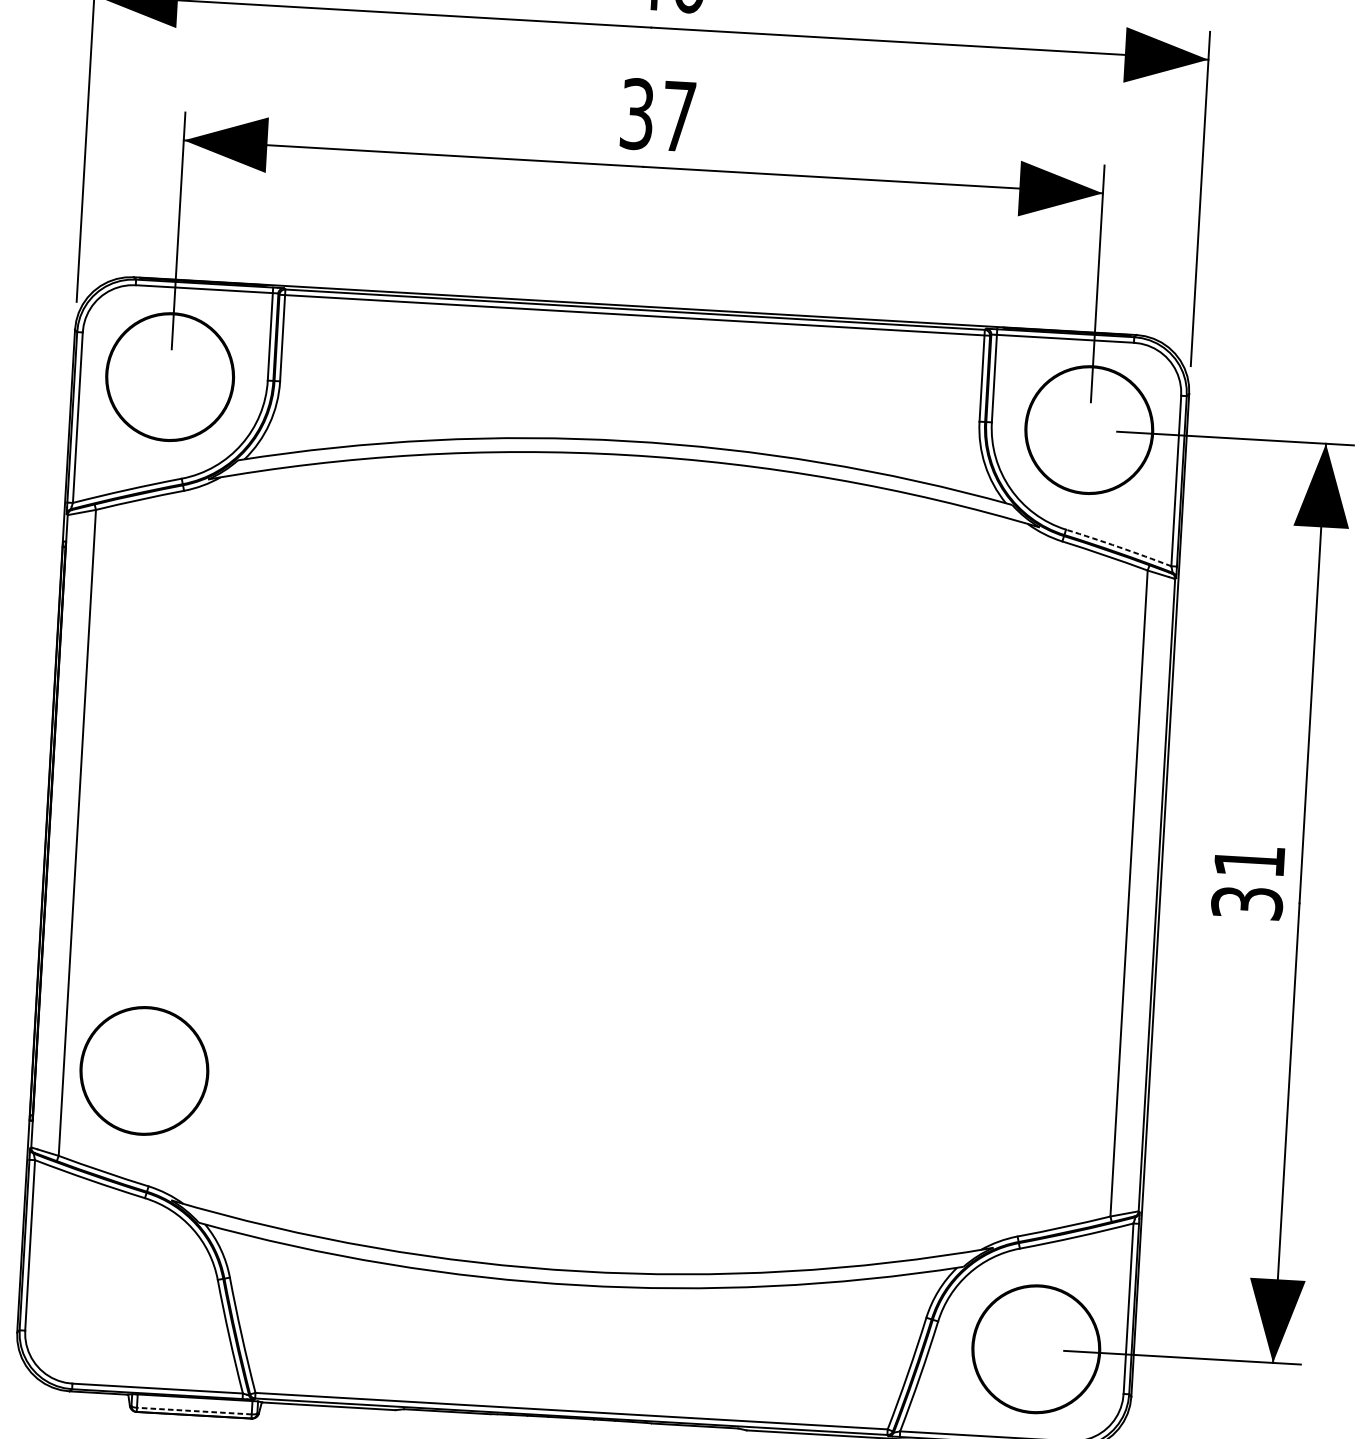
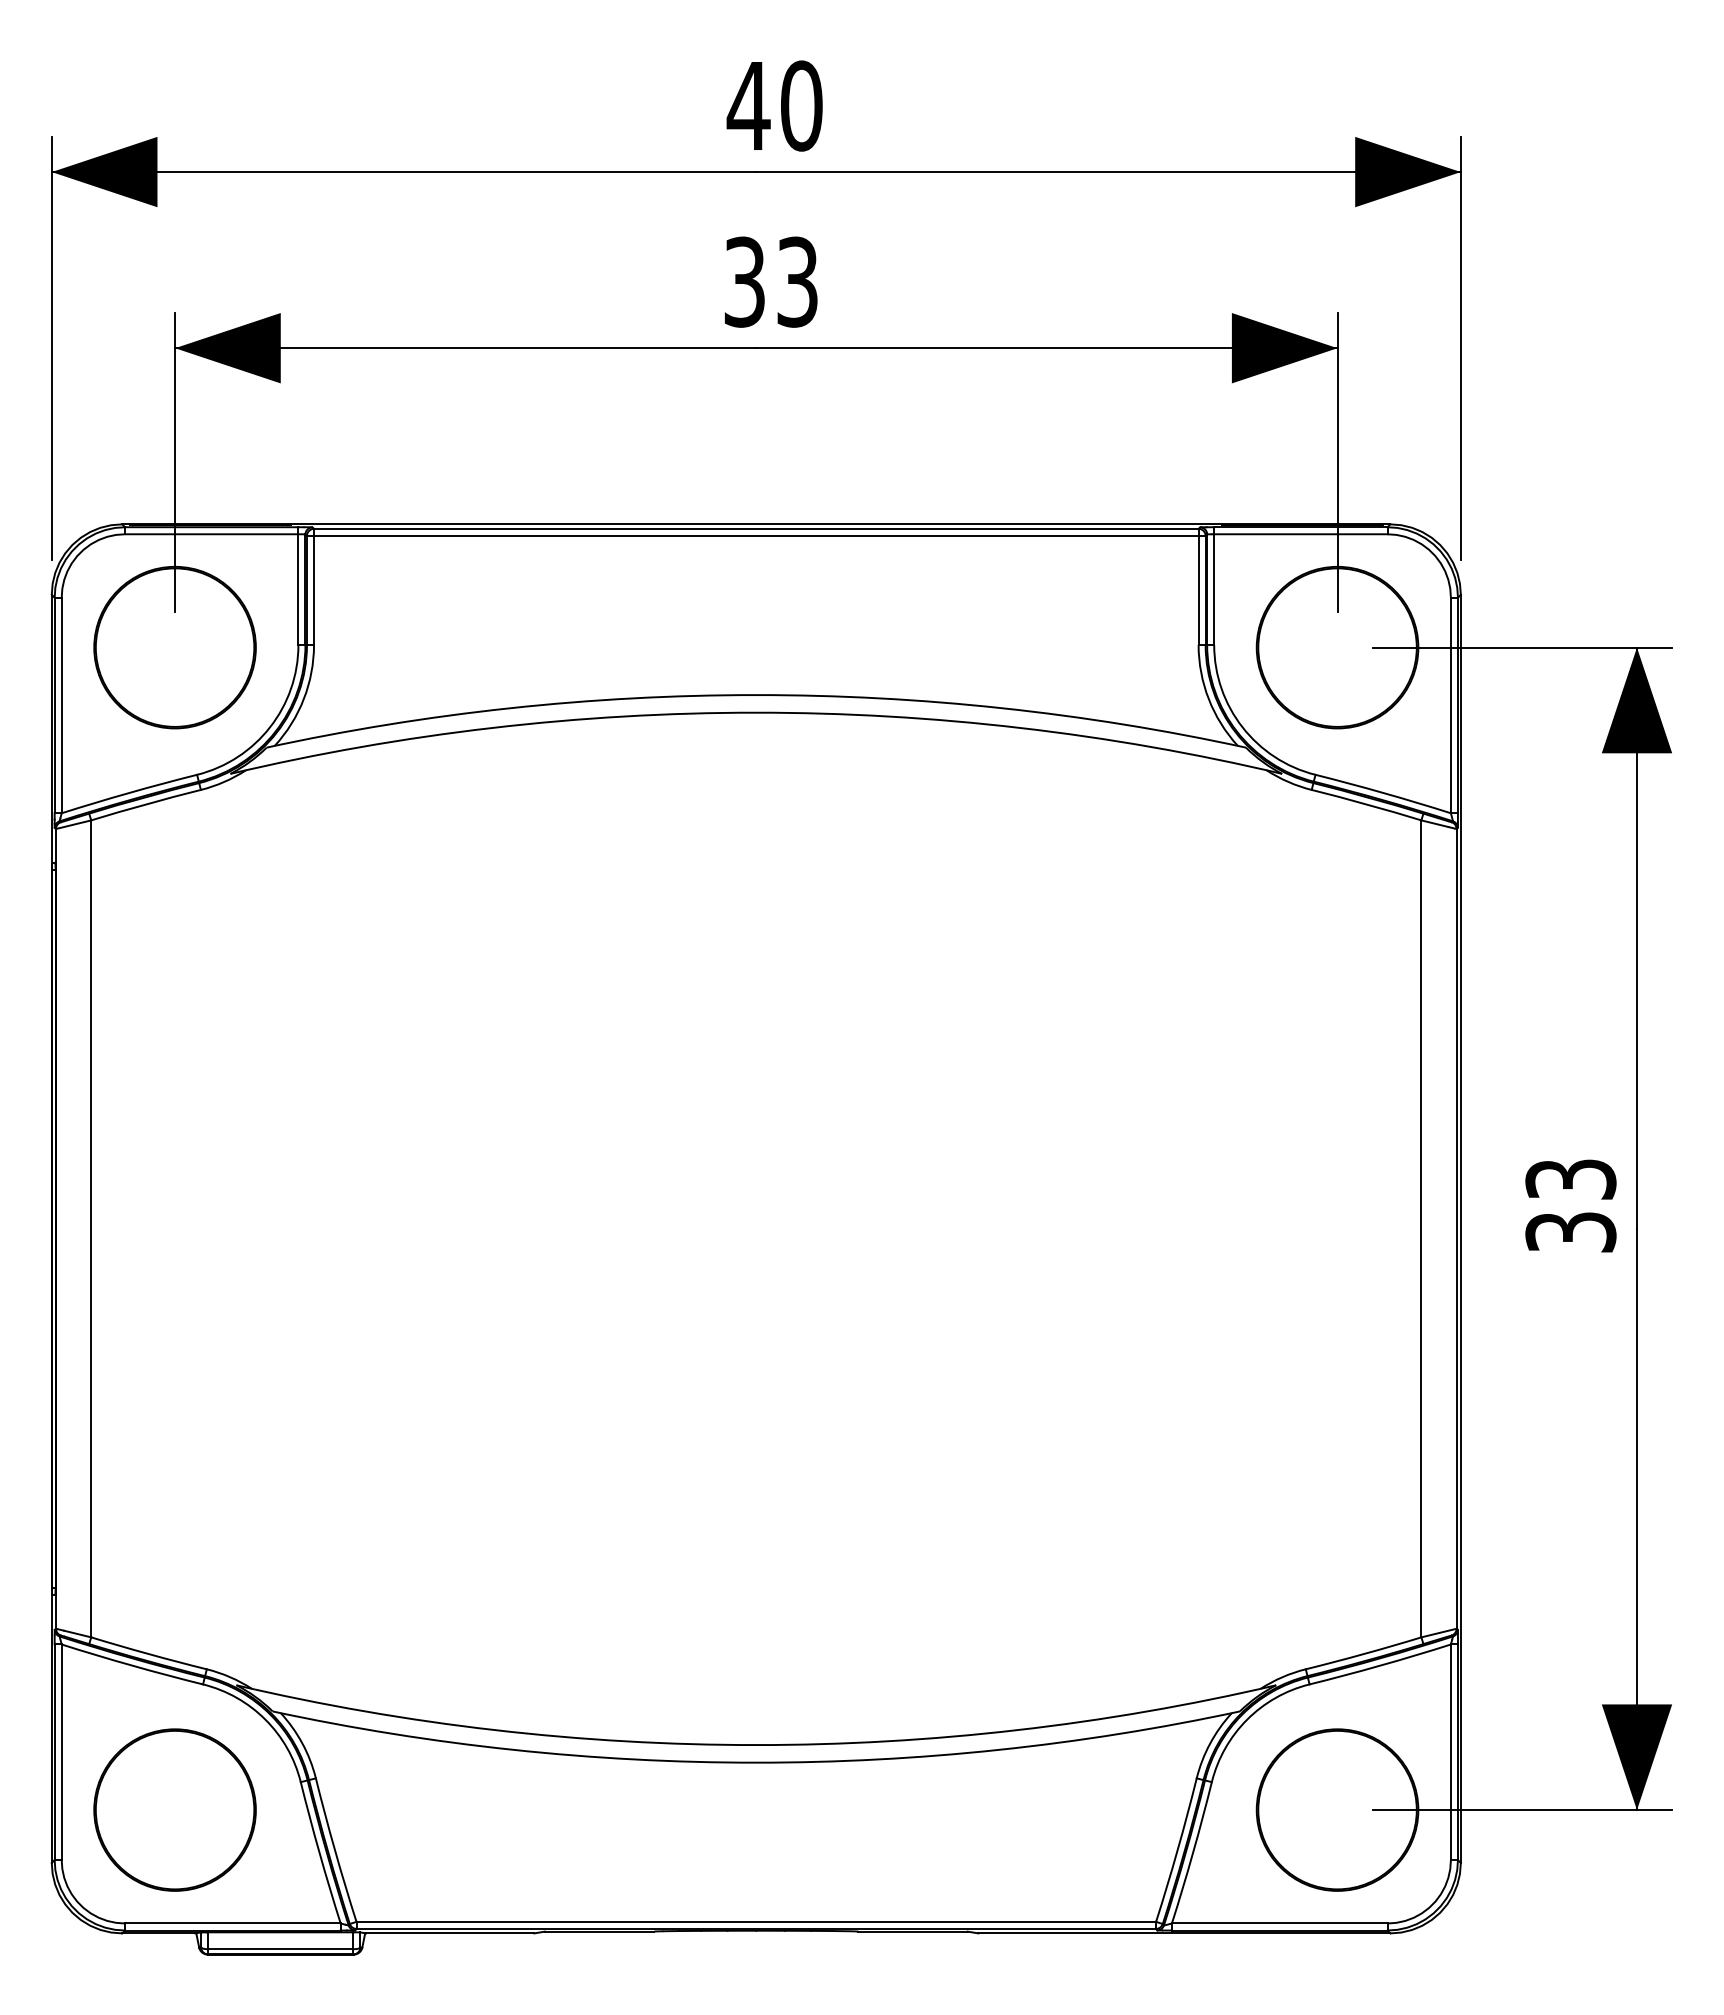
text: (678, 116) -> (797, 281), 37 -> 33
arc: (1118, 547) -> (1383, 793), dashed -> solid
text: (1249, 861) -> (1570, 1179), 31 -> 33
circle: (143, 1070) -> (174, 1809), moved
line: (194, 1411) -> (280, 1949), dashed -> solid

